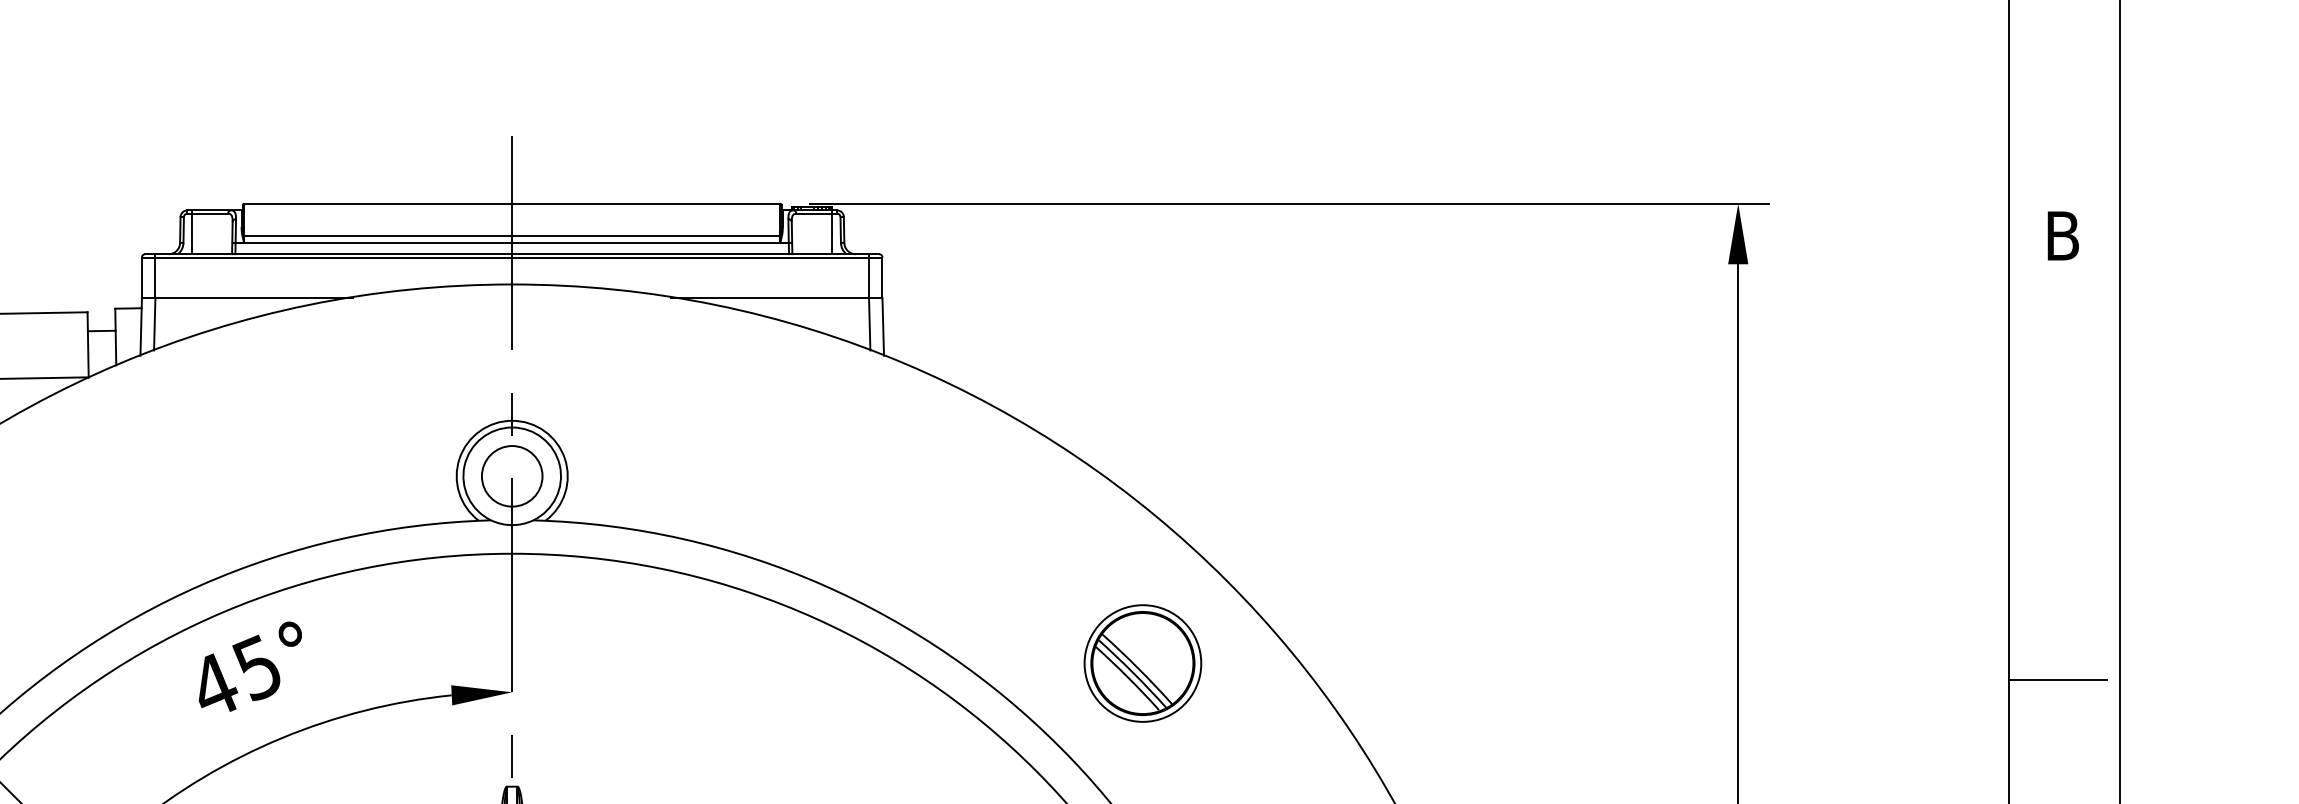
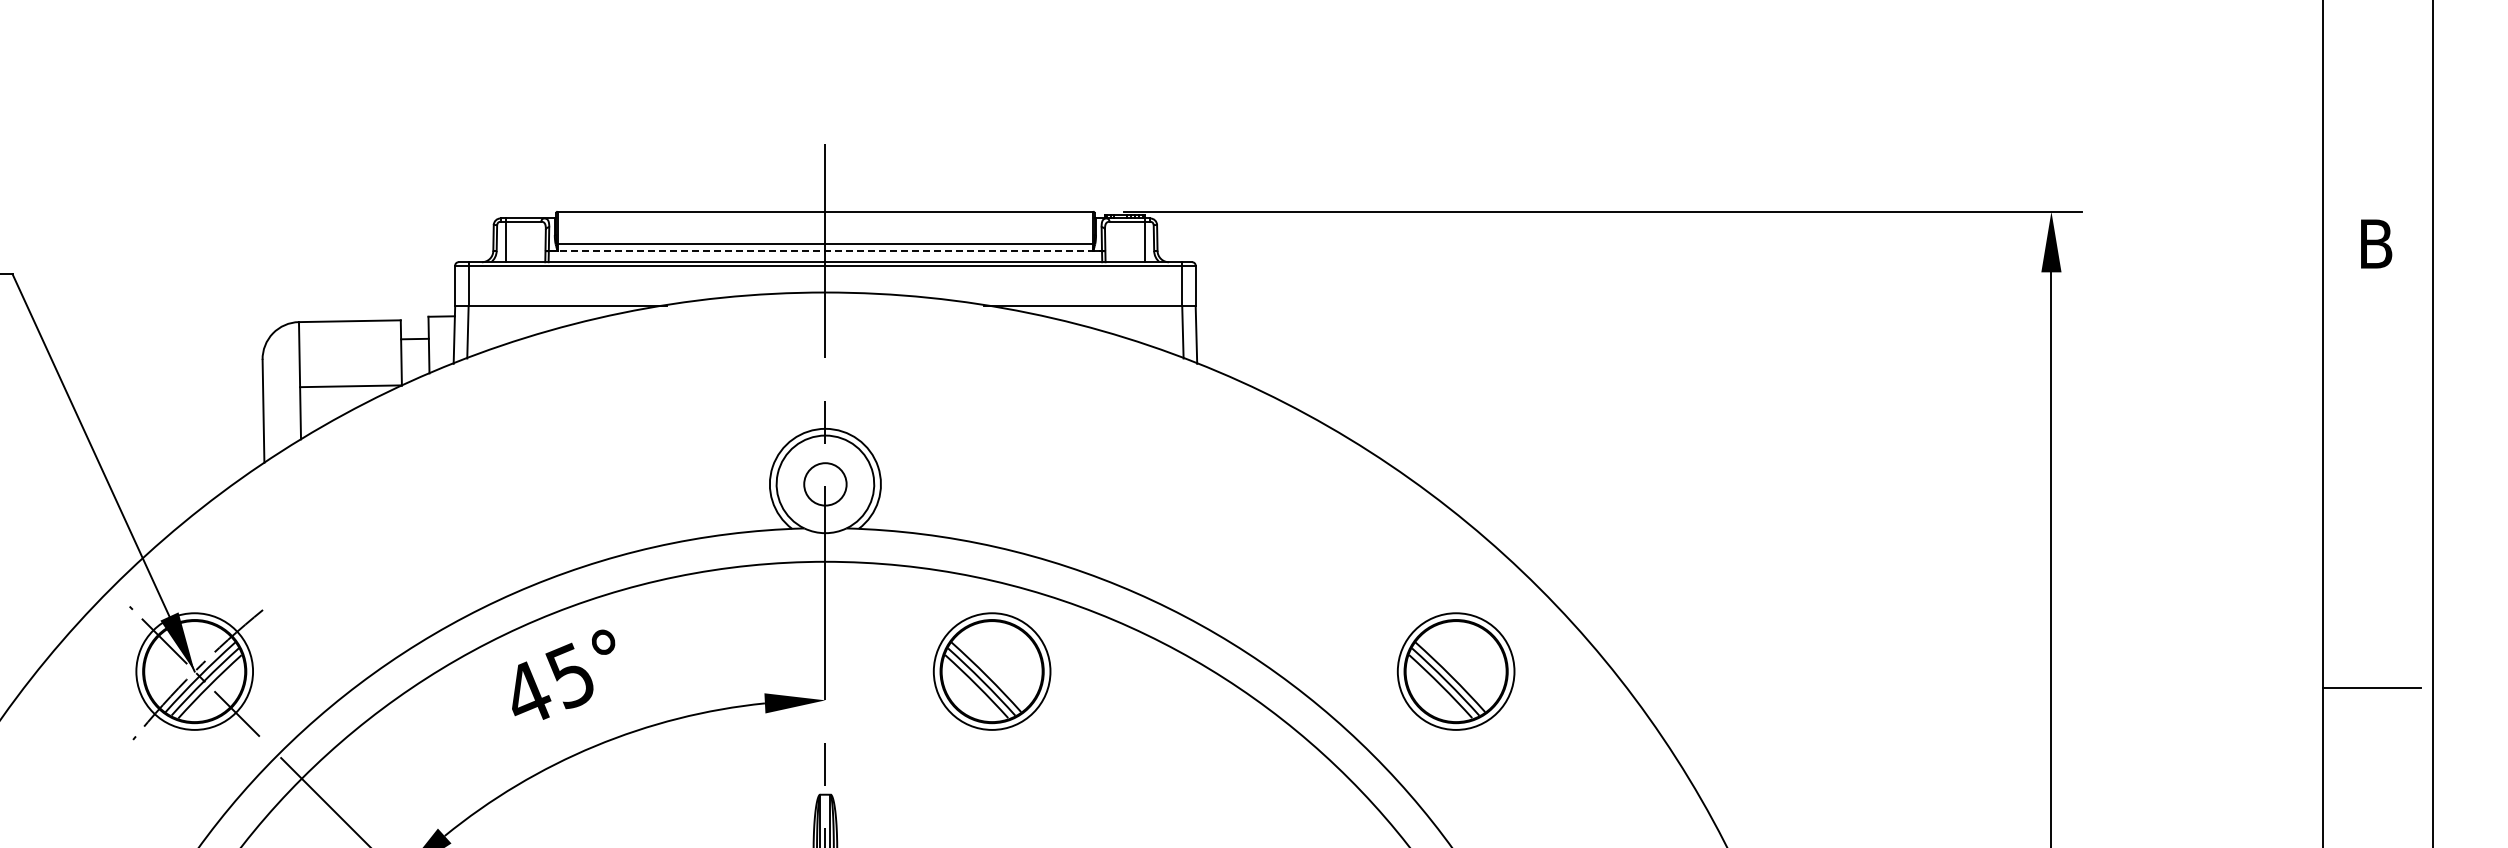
line: (512, 243) -> (825, 251), solid -> dashed
circle: (512, 476) -> (825, 484), size x0.7
part: (678, 663) -> (991, 671), added

